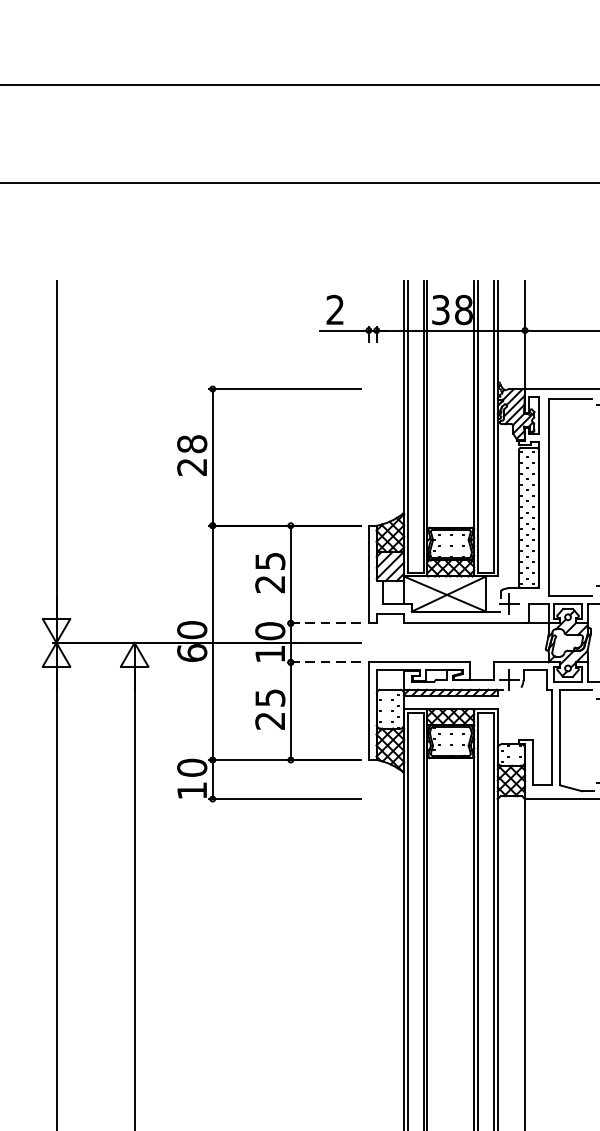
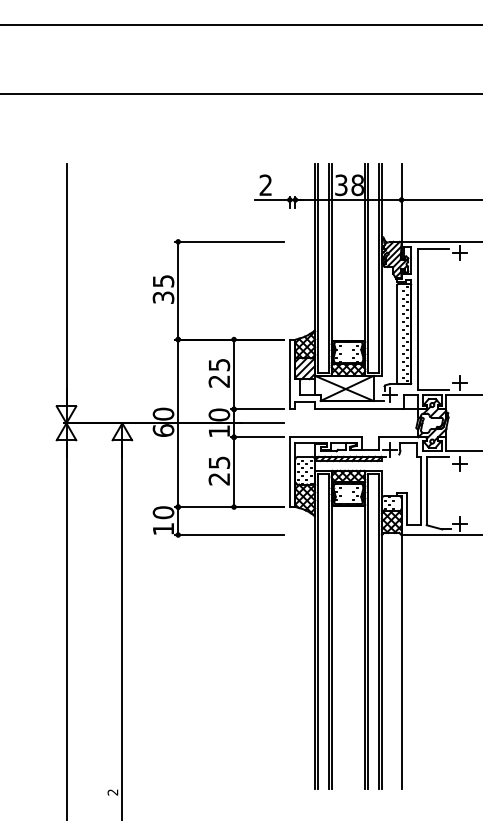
text: (192, 454) -> (163, 288), 28 -> 35
line: (323, 623) -> (257, 409), dashed -> solid
line: (323, 662) -> (257, 437), dashed -> solid

